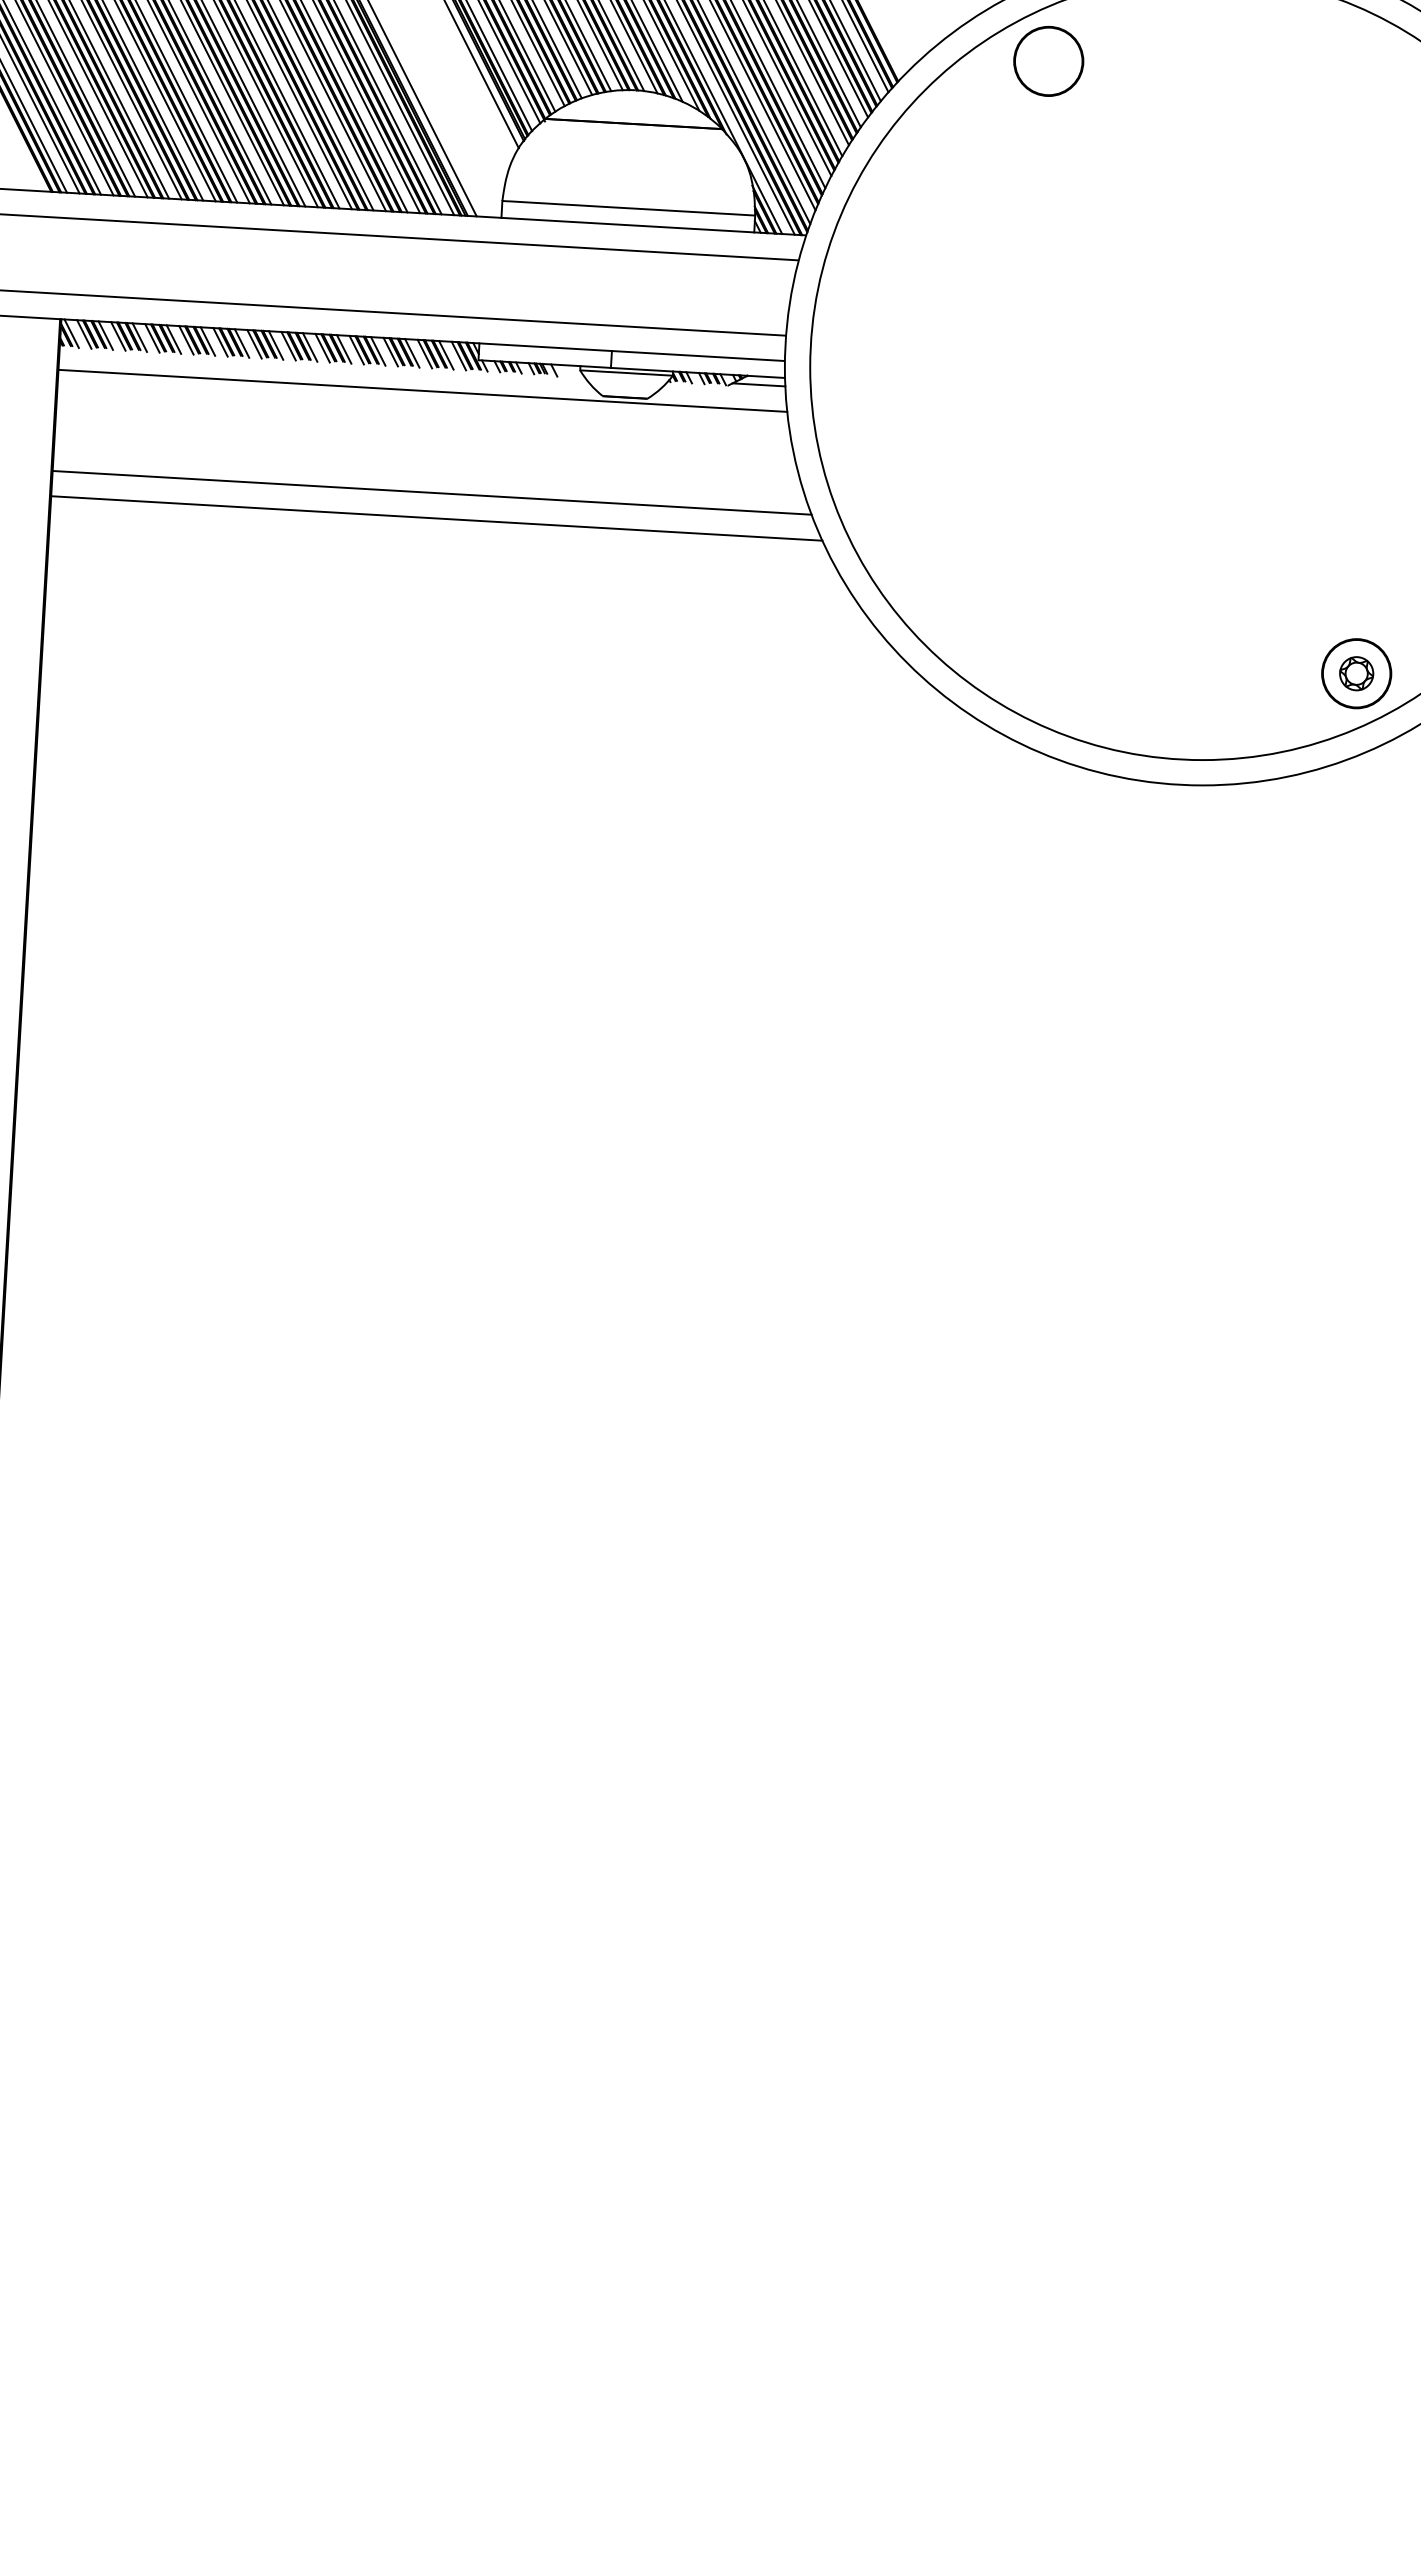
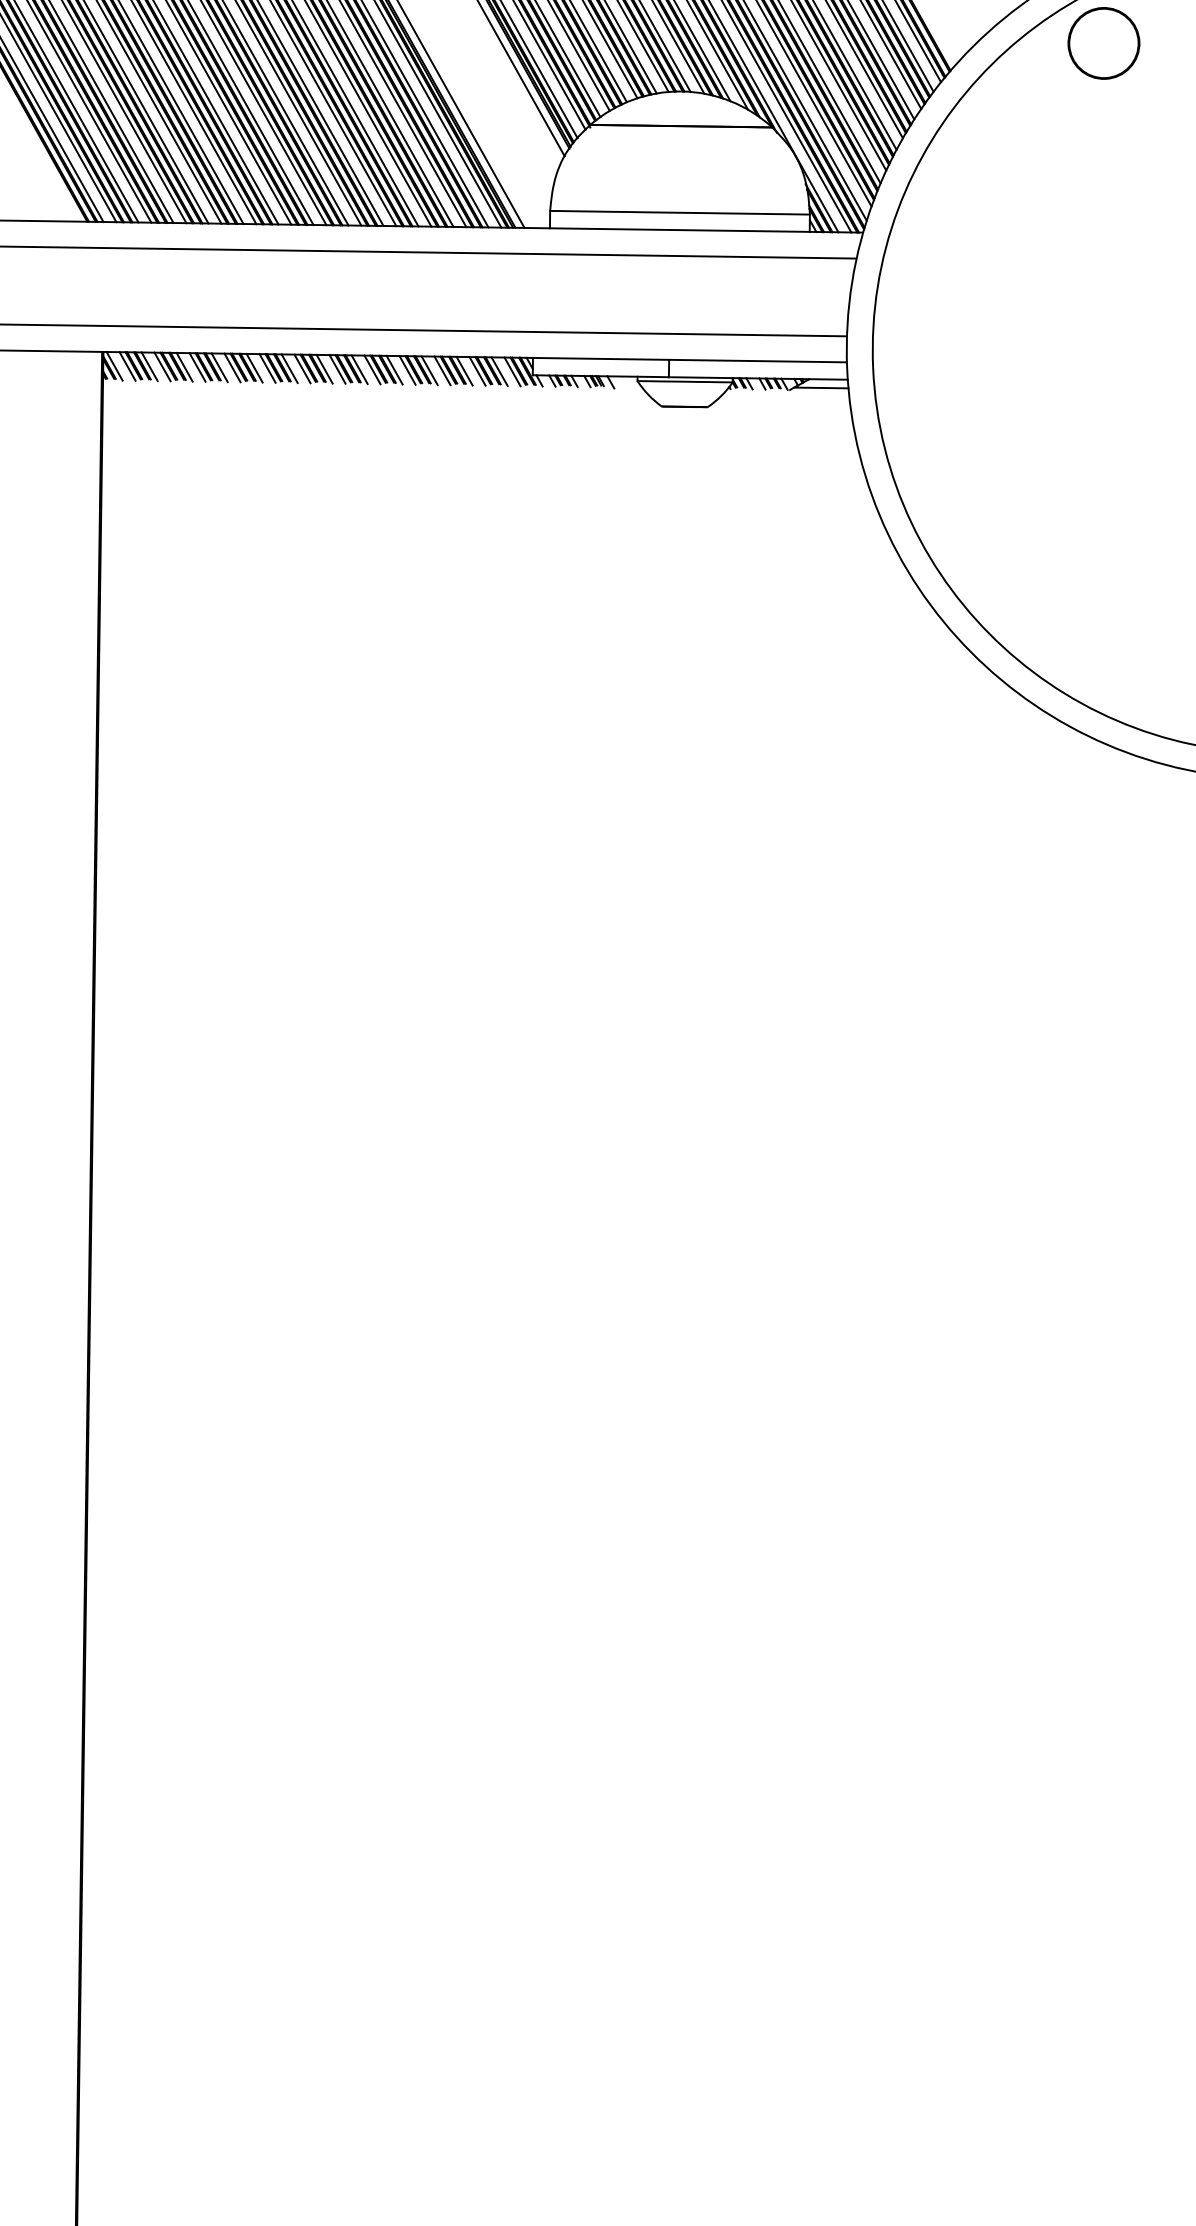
line: (422, 390) -> (476, 408), removed
line: (431, 492) -> (490, 512), removed
line: (436, 518) -> (496, 539), removed

